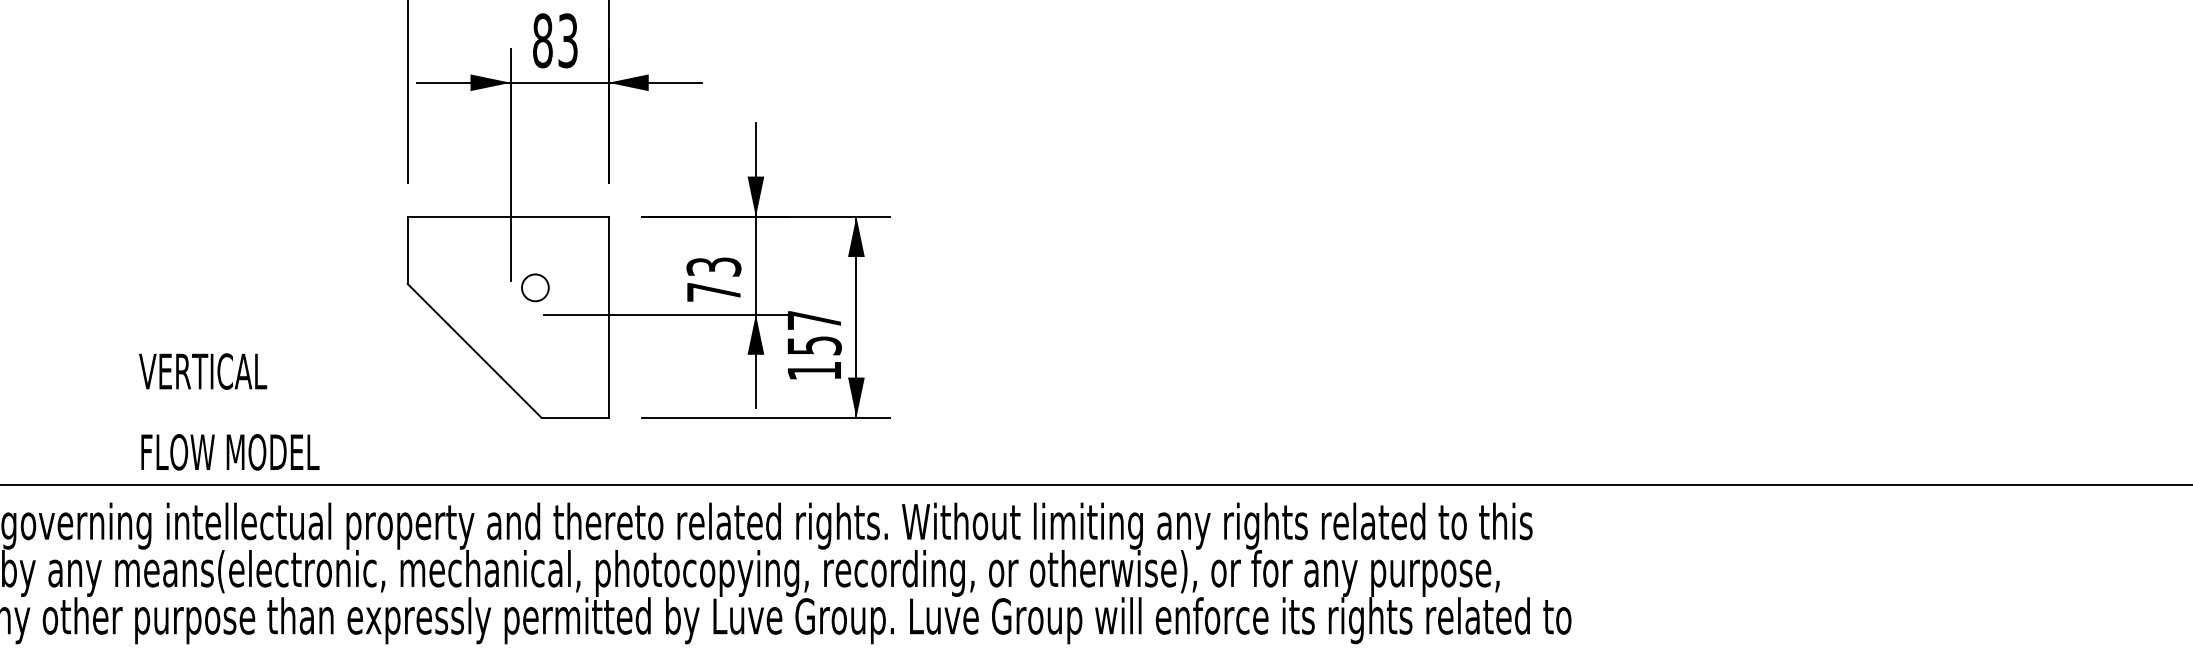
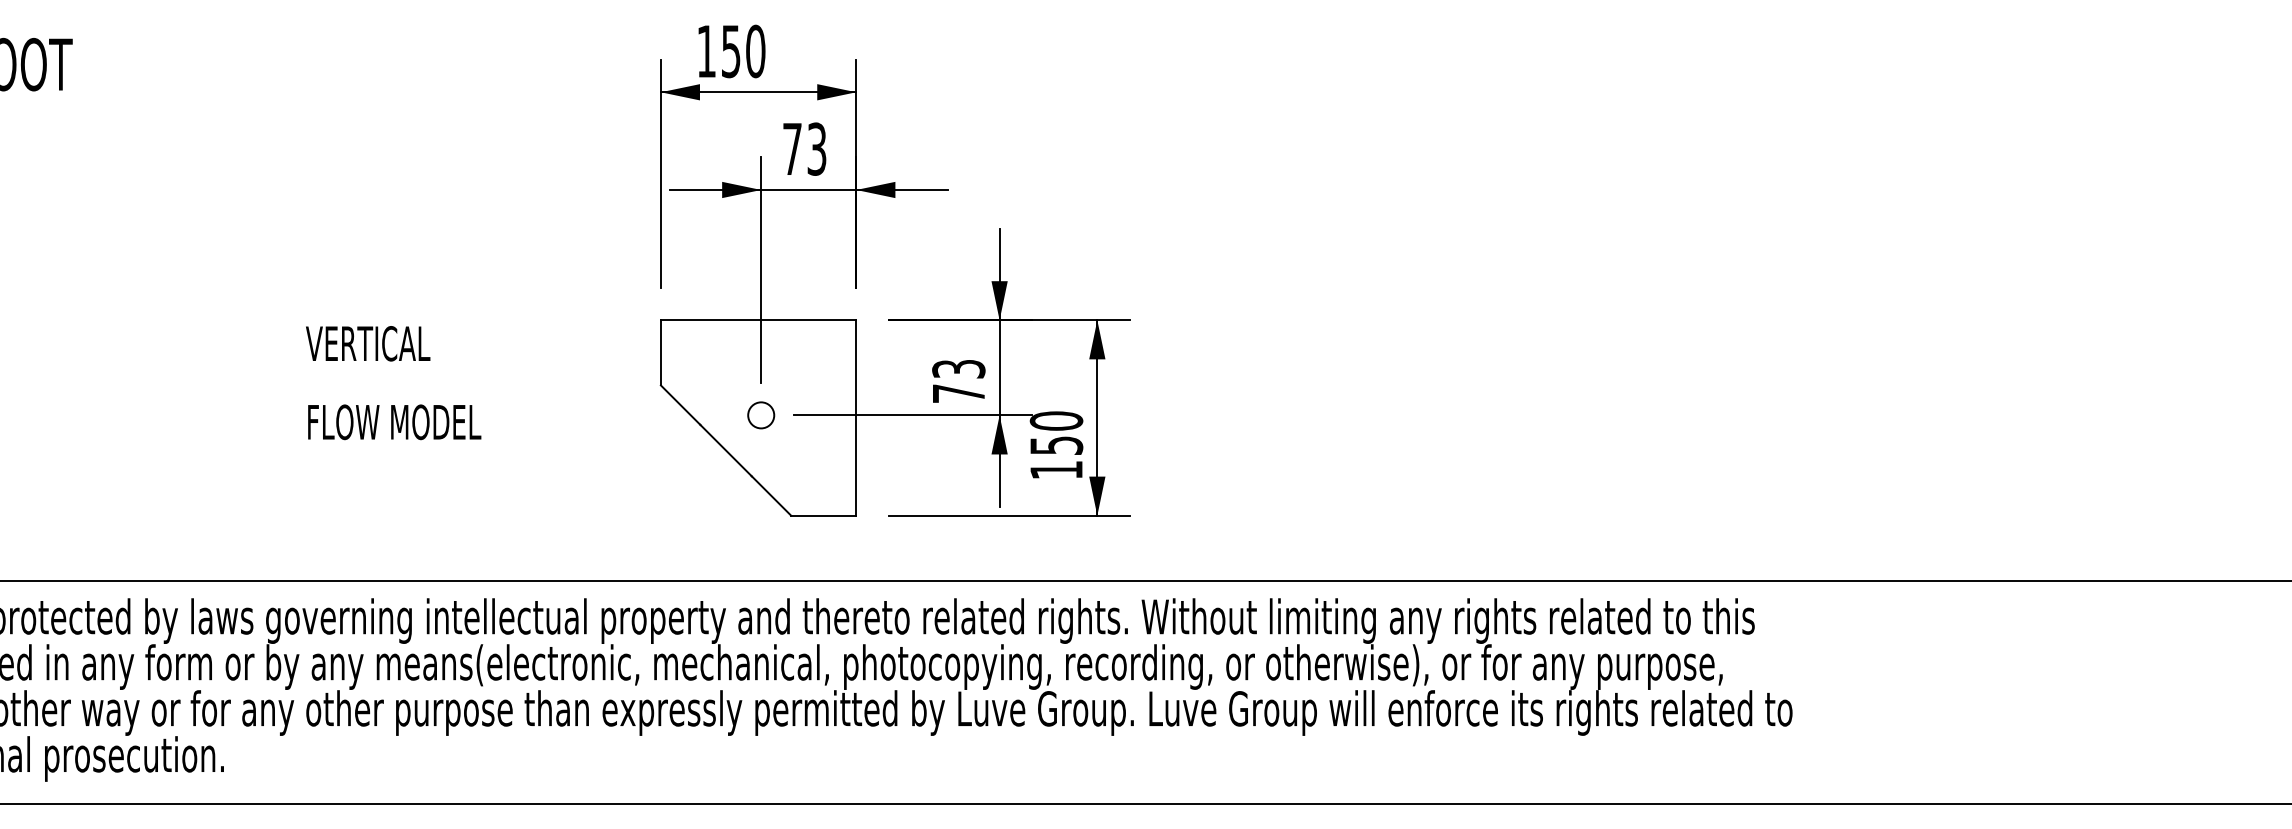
text: (542, 40) -> (792, 148), 83 -> 73
circle: (535, 287) -> (761, 415), moved
text: (814, 319) -> (1056, 420), 157 -> 150
text: (229, 412) -> (393, 383), moved

